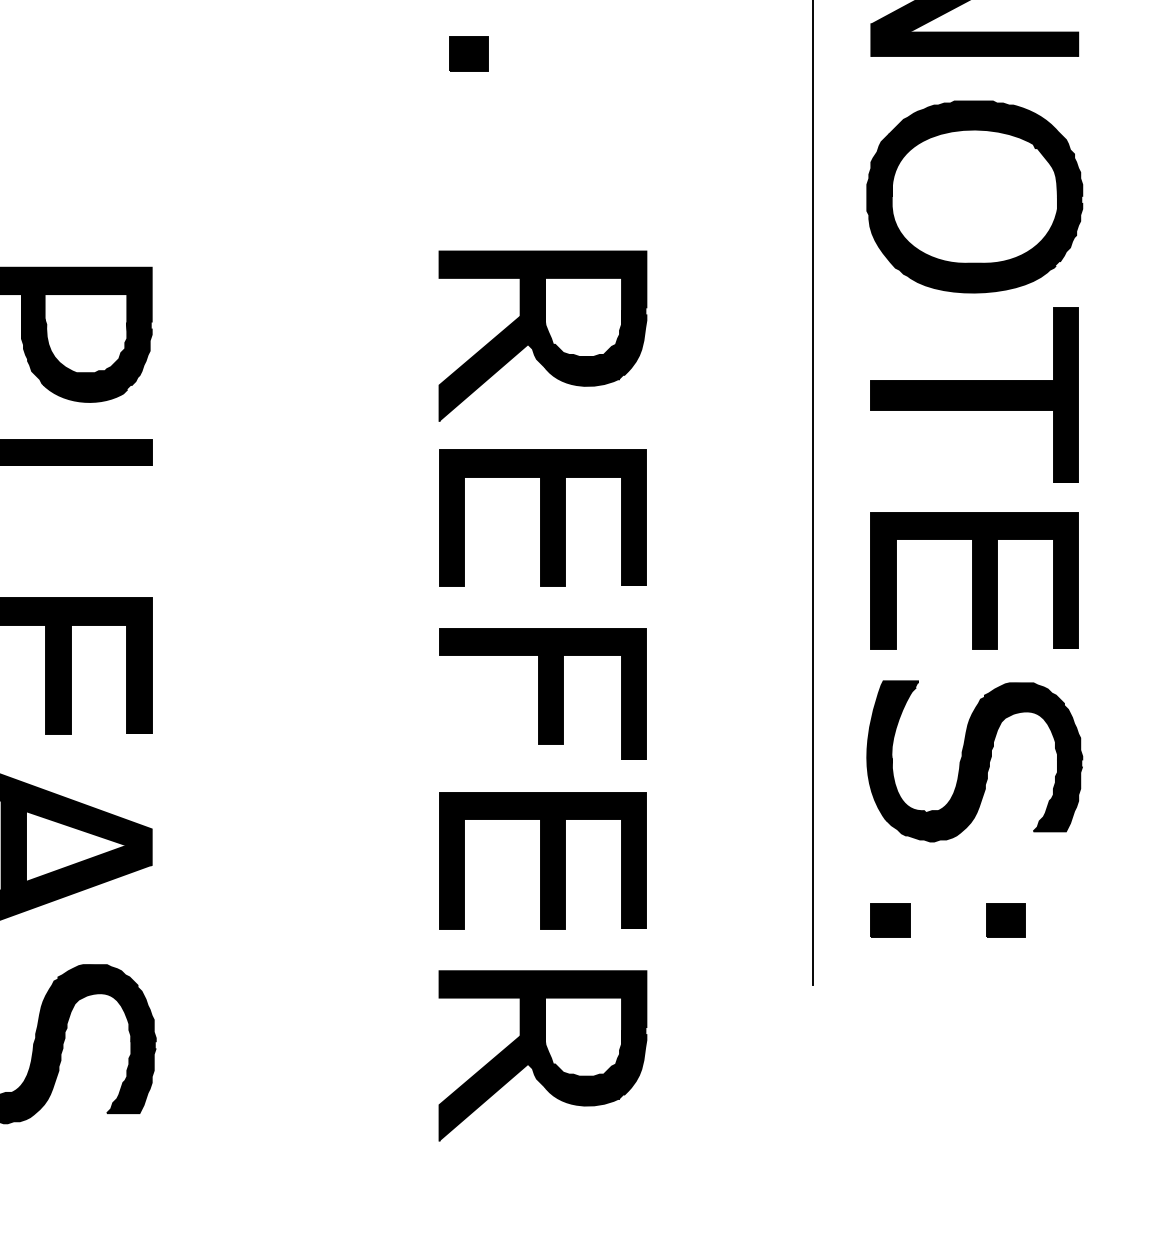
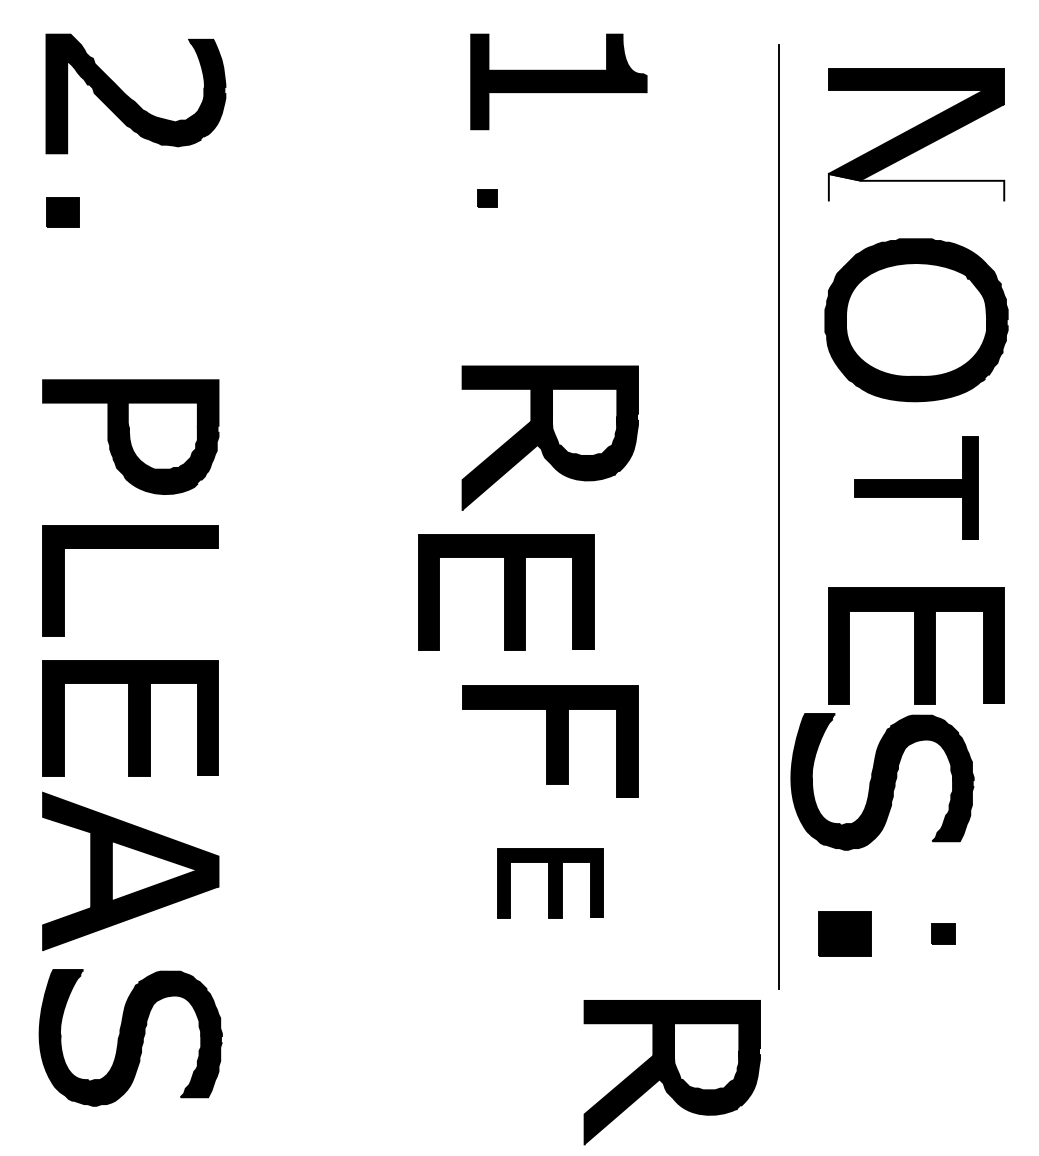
fill: (974, 40) -> (916, 187), removed
part: (468, 53) -> (487, 198), size x0.6
part: (974, 395) -> (916, 488), size x0.7
part: (543, 518) -> (506, 592), moved
part: (974, 760) -> (882, 781), moved
part: (543, 861) -> (550, 883), size x0.6
part: (891, 920) -> (845, 933), size x1.6
part: (1006, 920) -> (943, 933), size x0.7
part: (542, 1055) -> (671, 1072), moved

